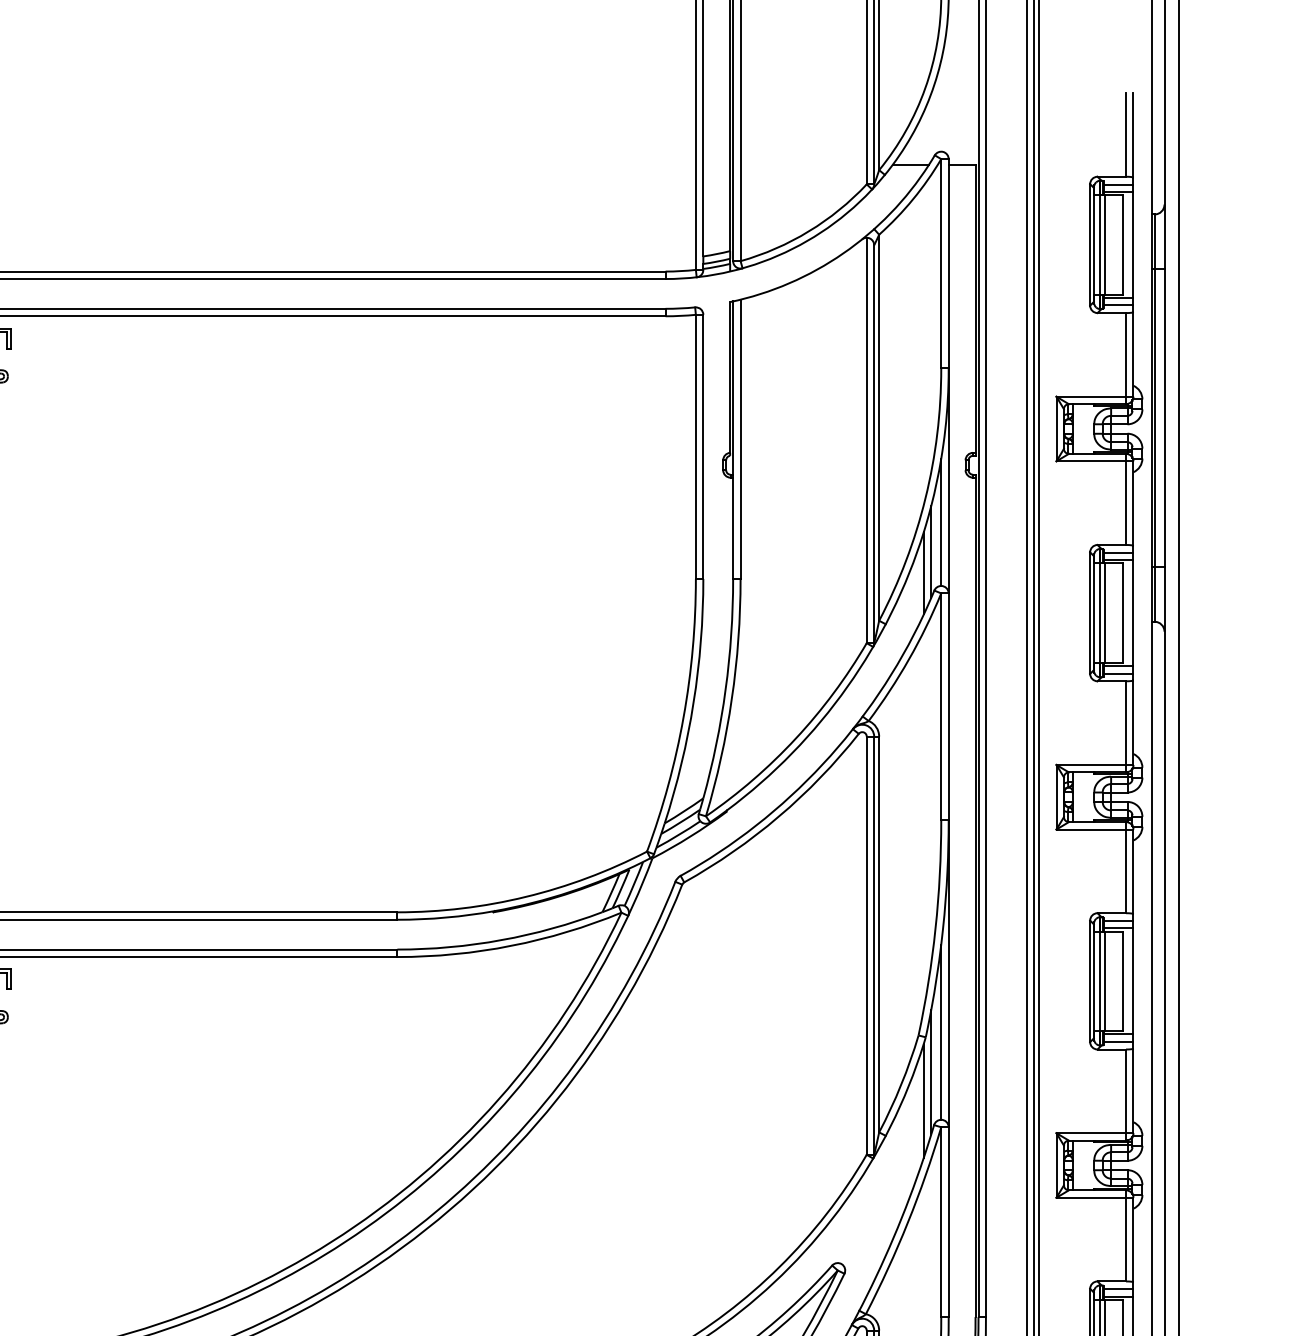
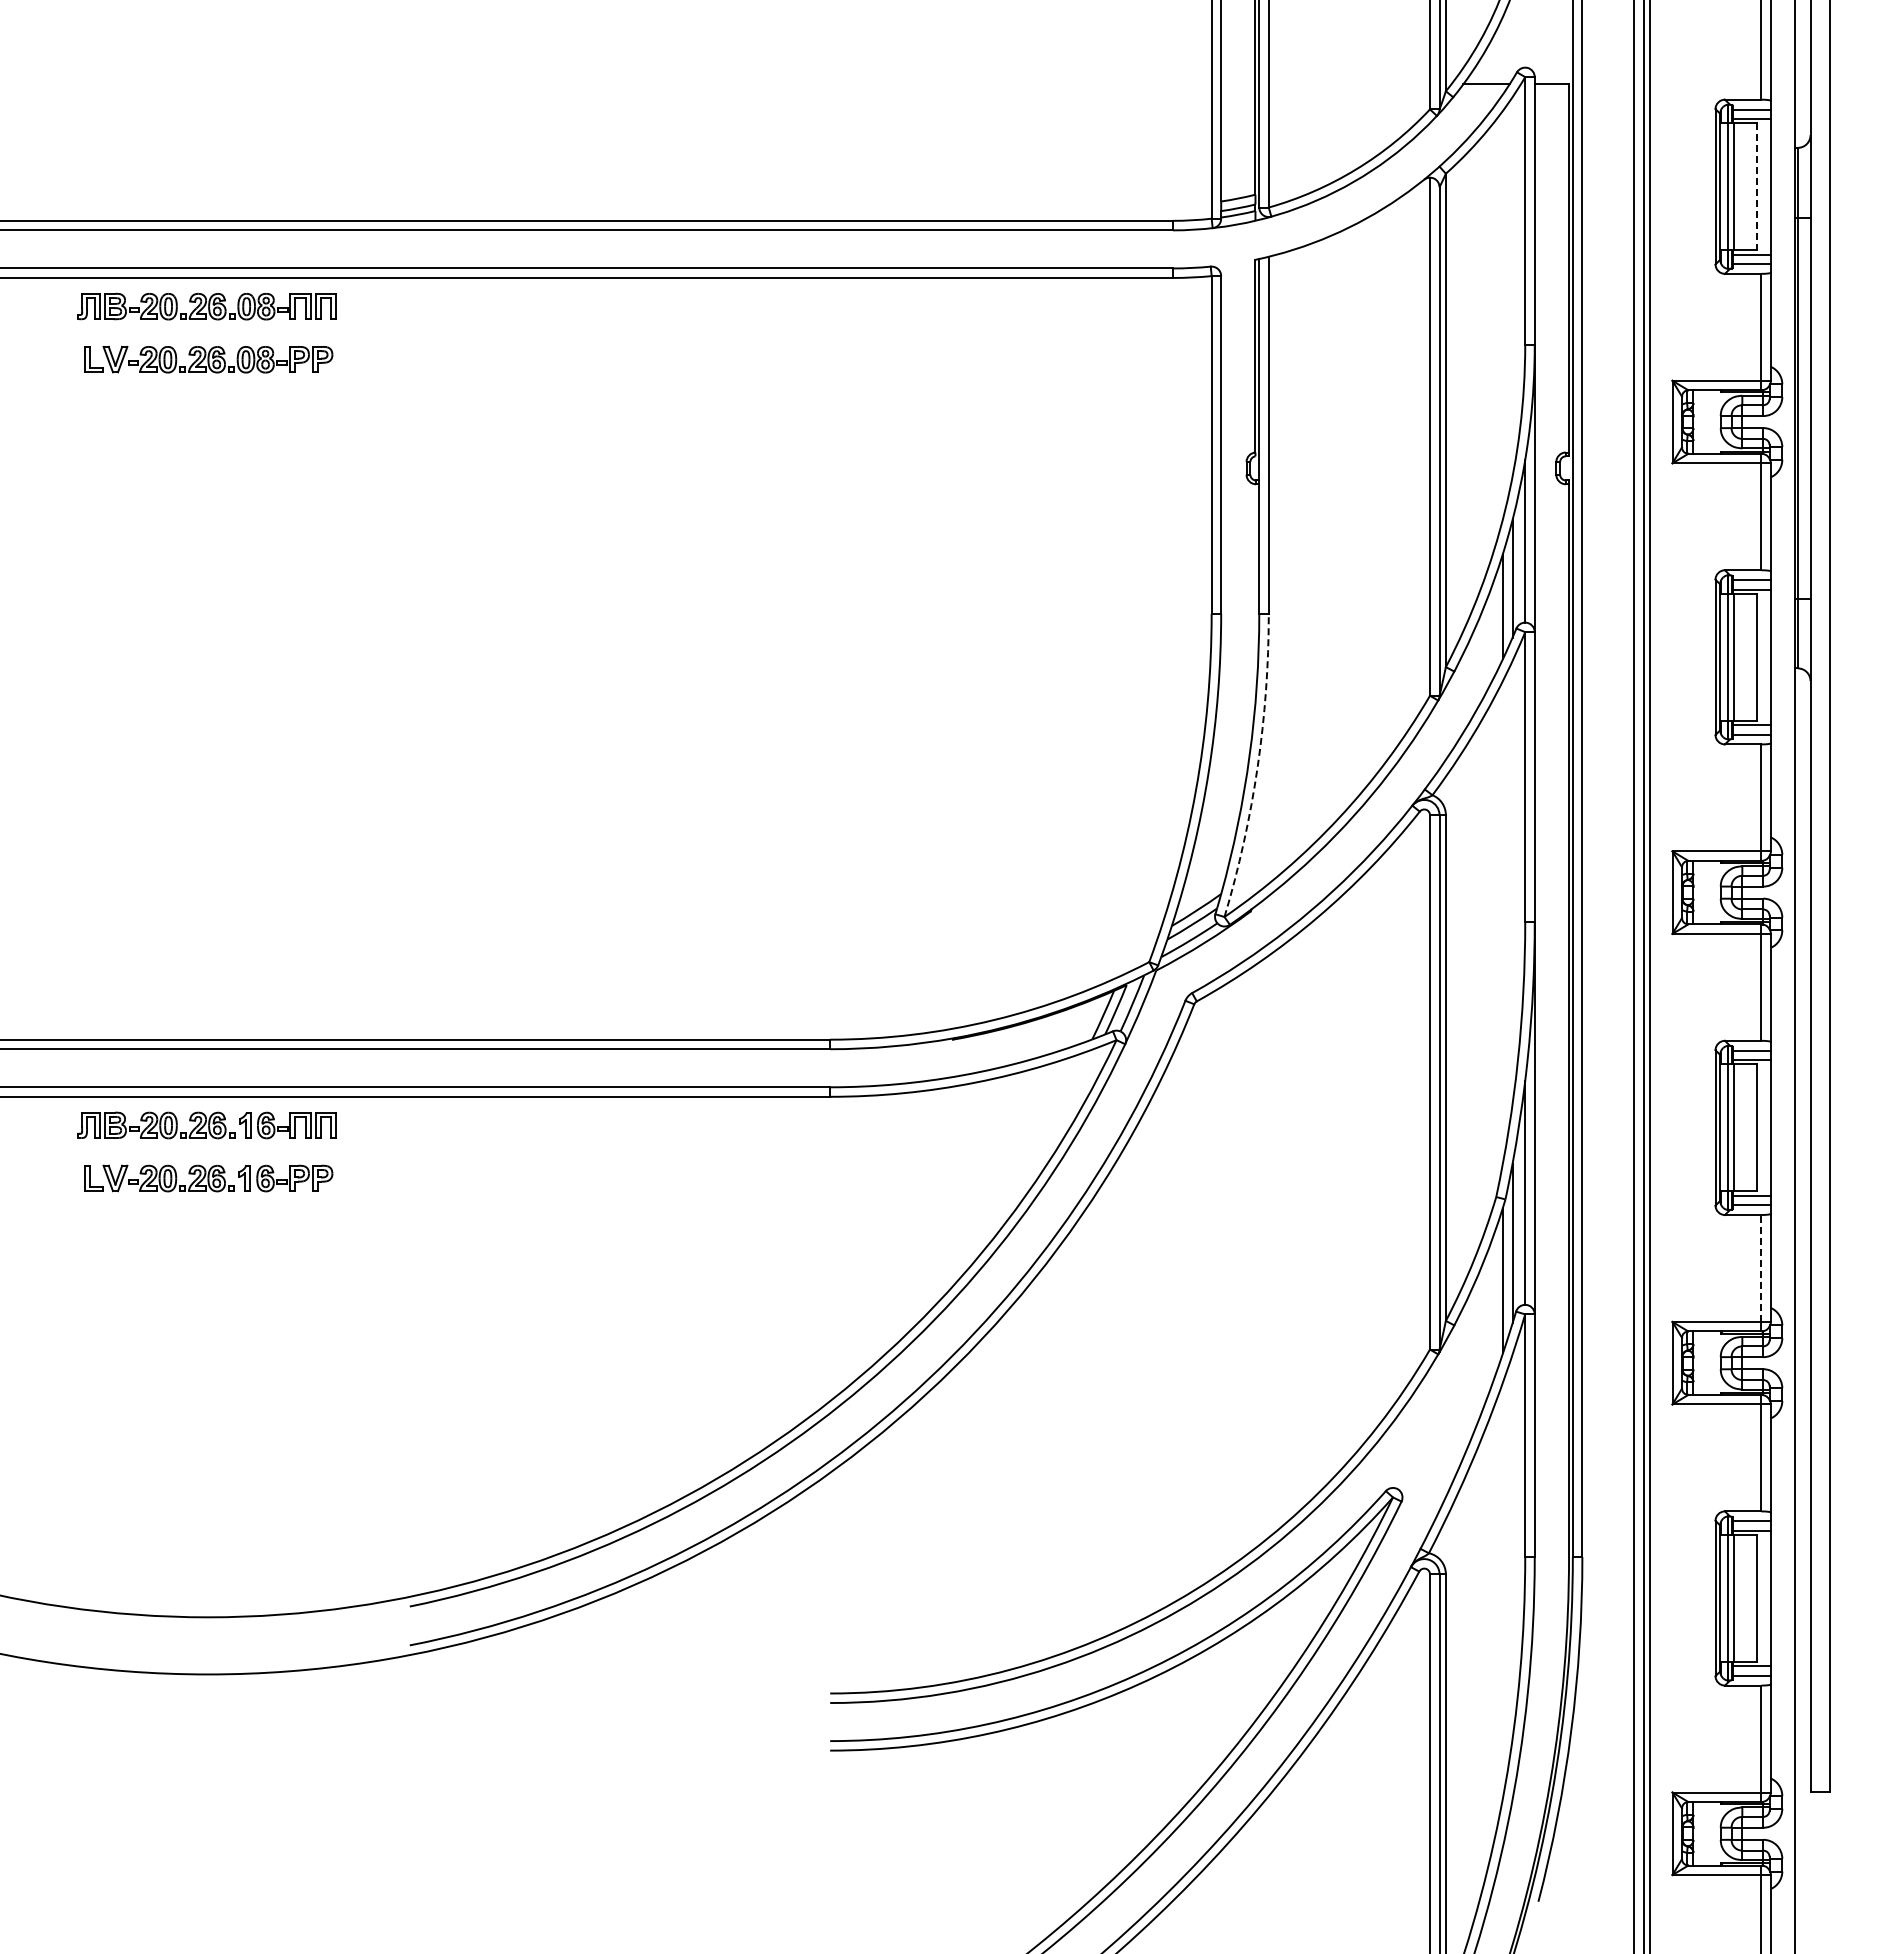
line: (1122, 245) -> (1756, 187), solid -> dashed
arc: (731, 698) -> (1257, 766), solid -> dashed
line: (1126, 1090) -> (1761, 1267), solid -> dashed

